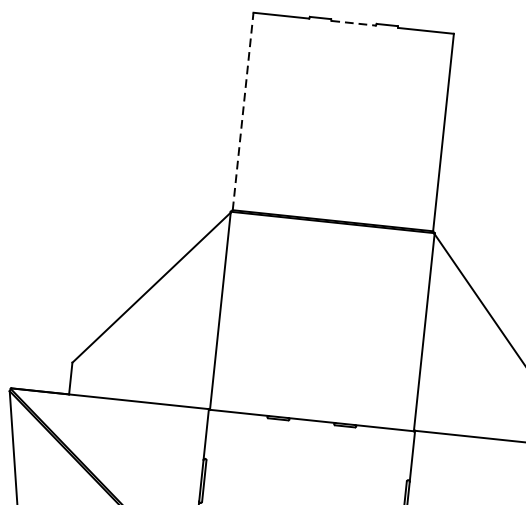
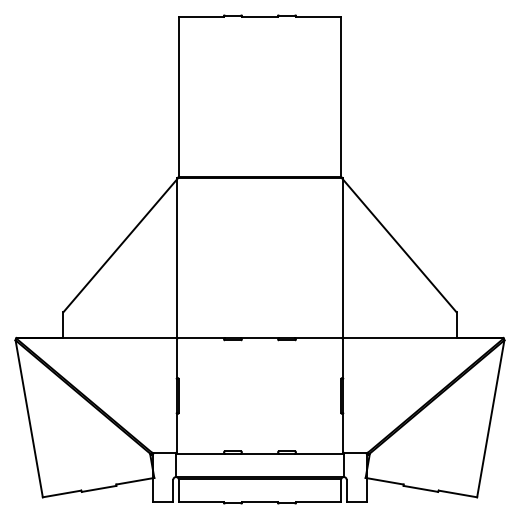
line: (354, 22) -> (260, 16), dashed -> solid
line: (242, 111) -> (178, 96), dashed -> solid

